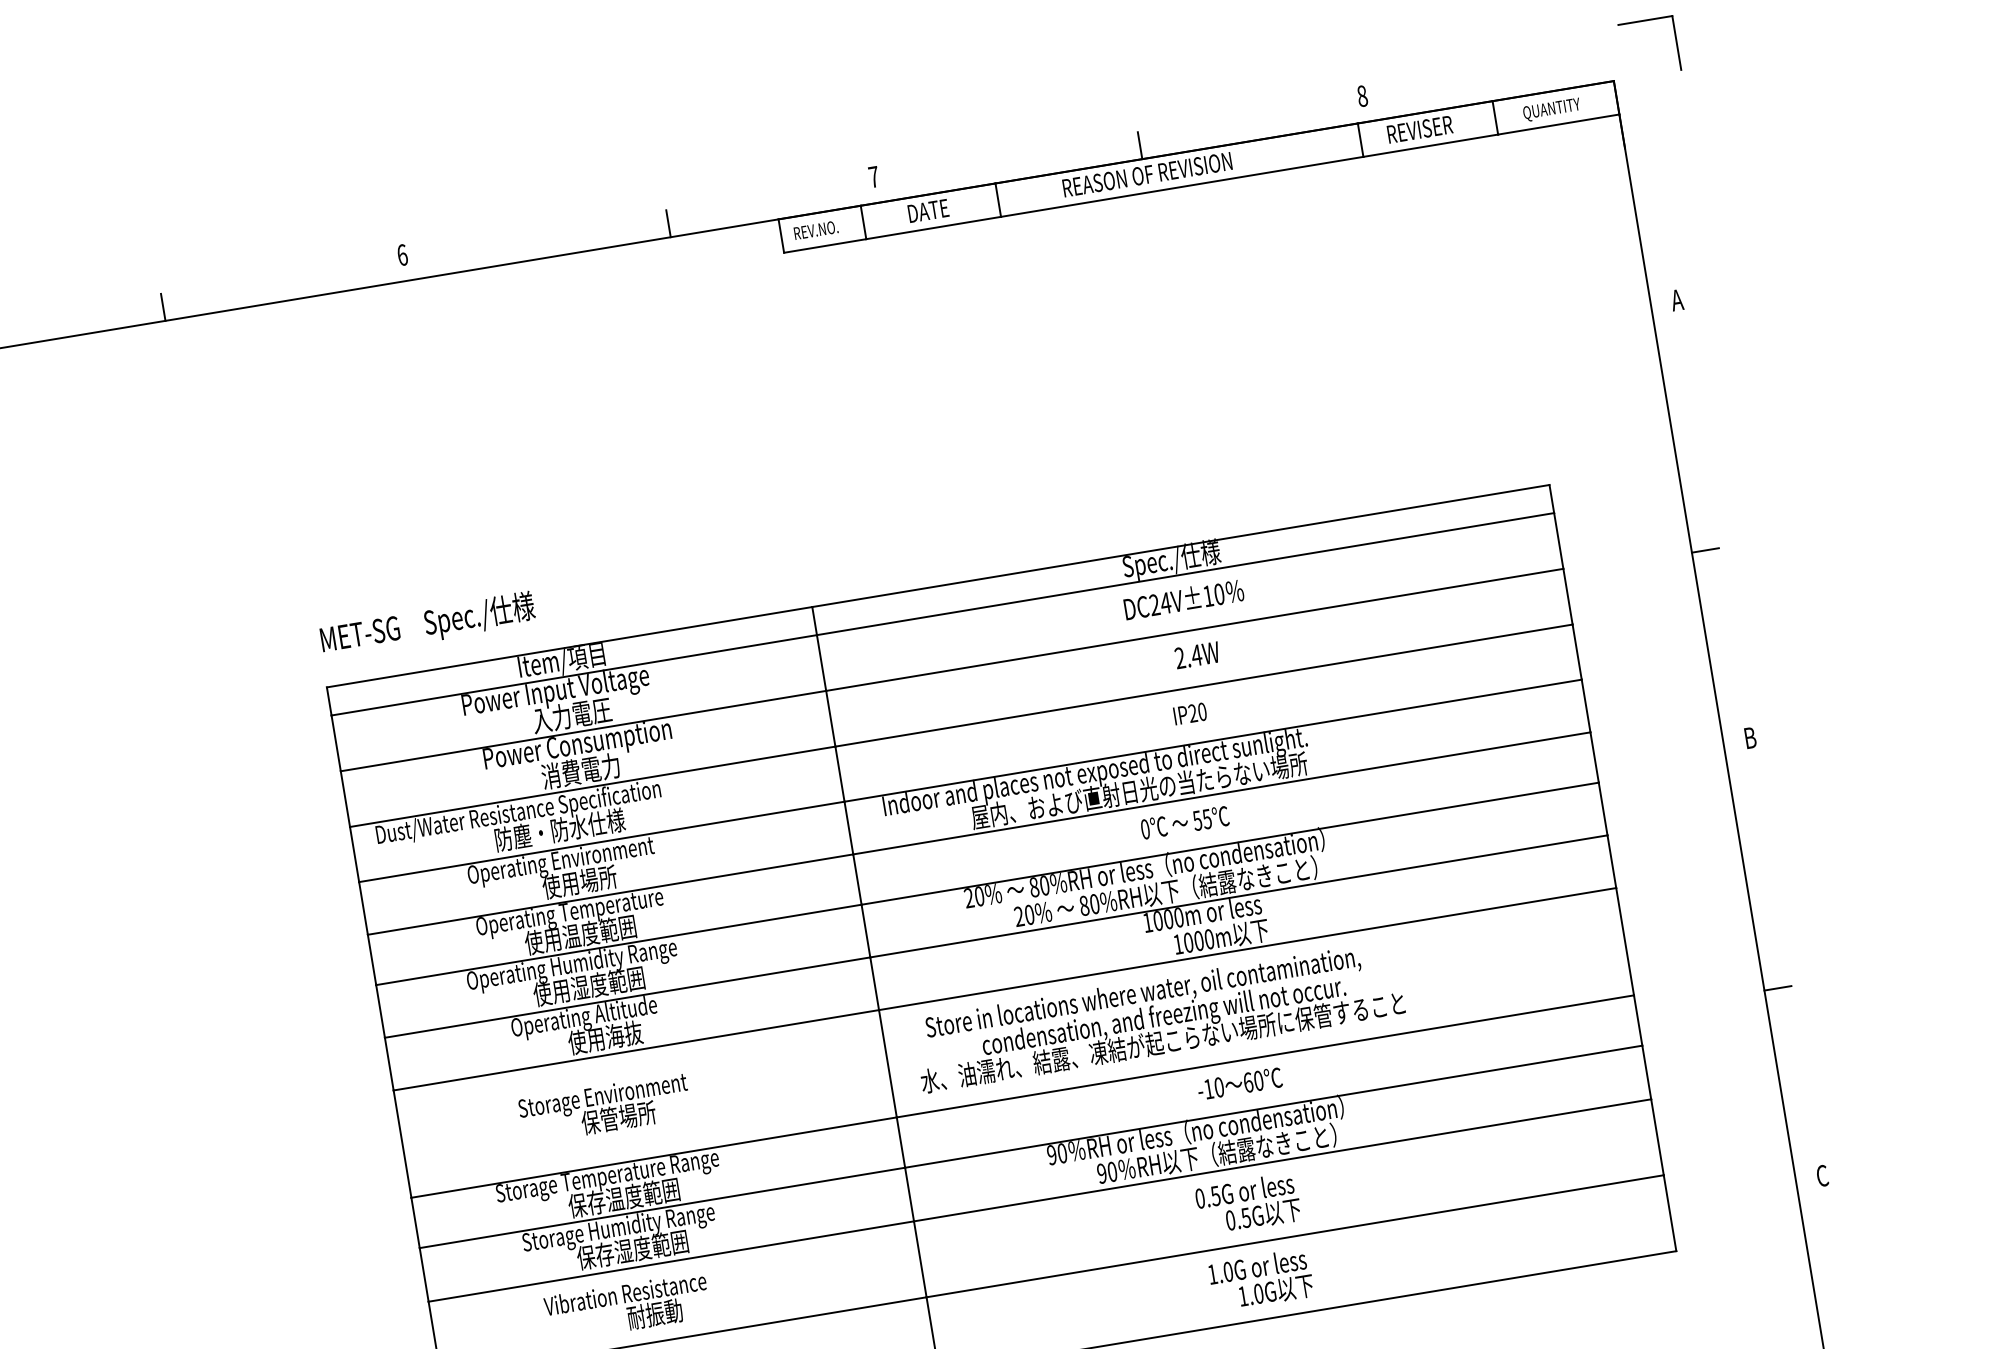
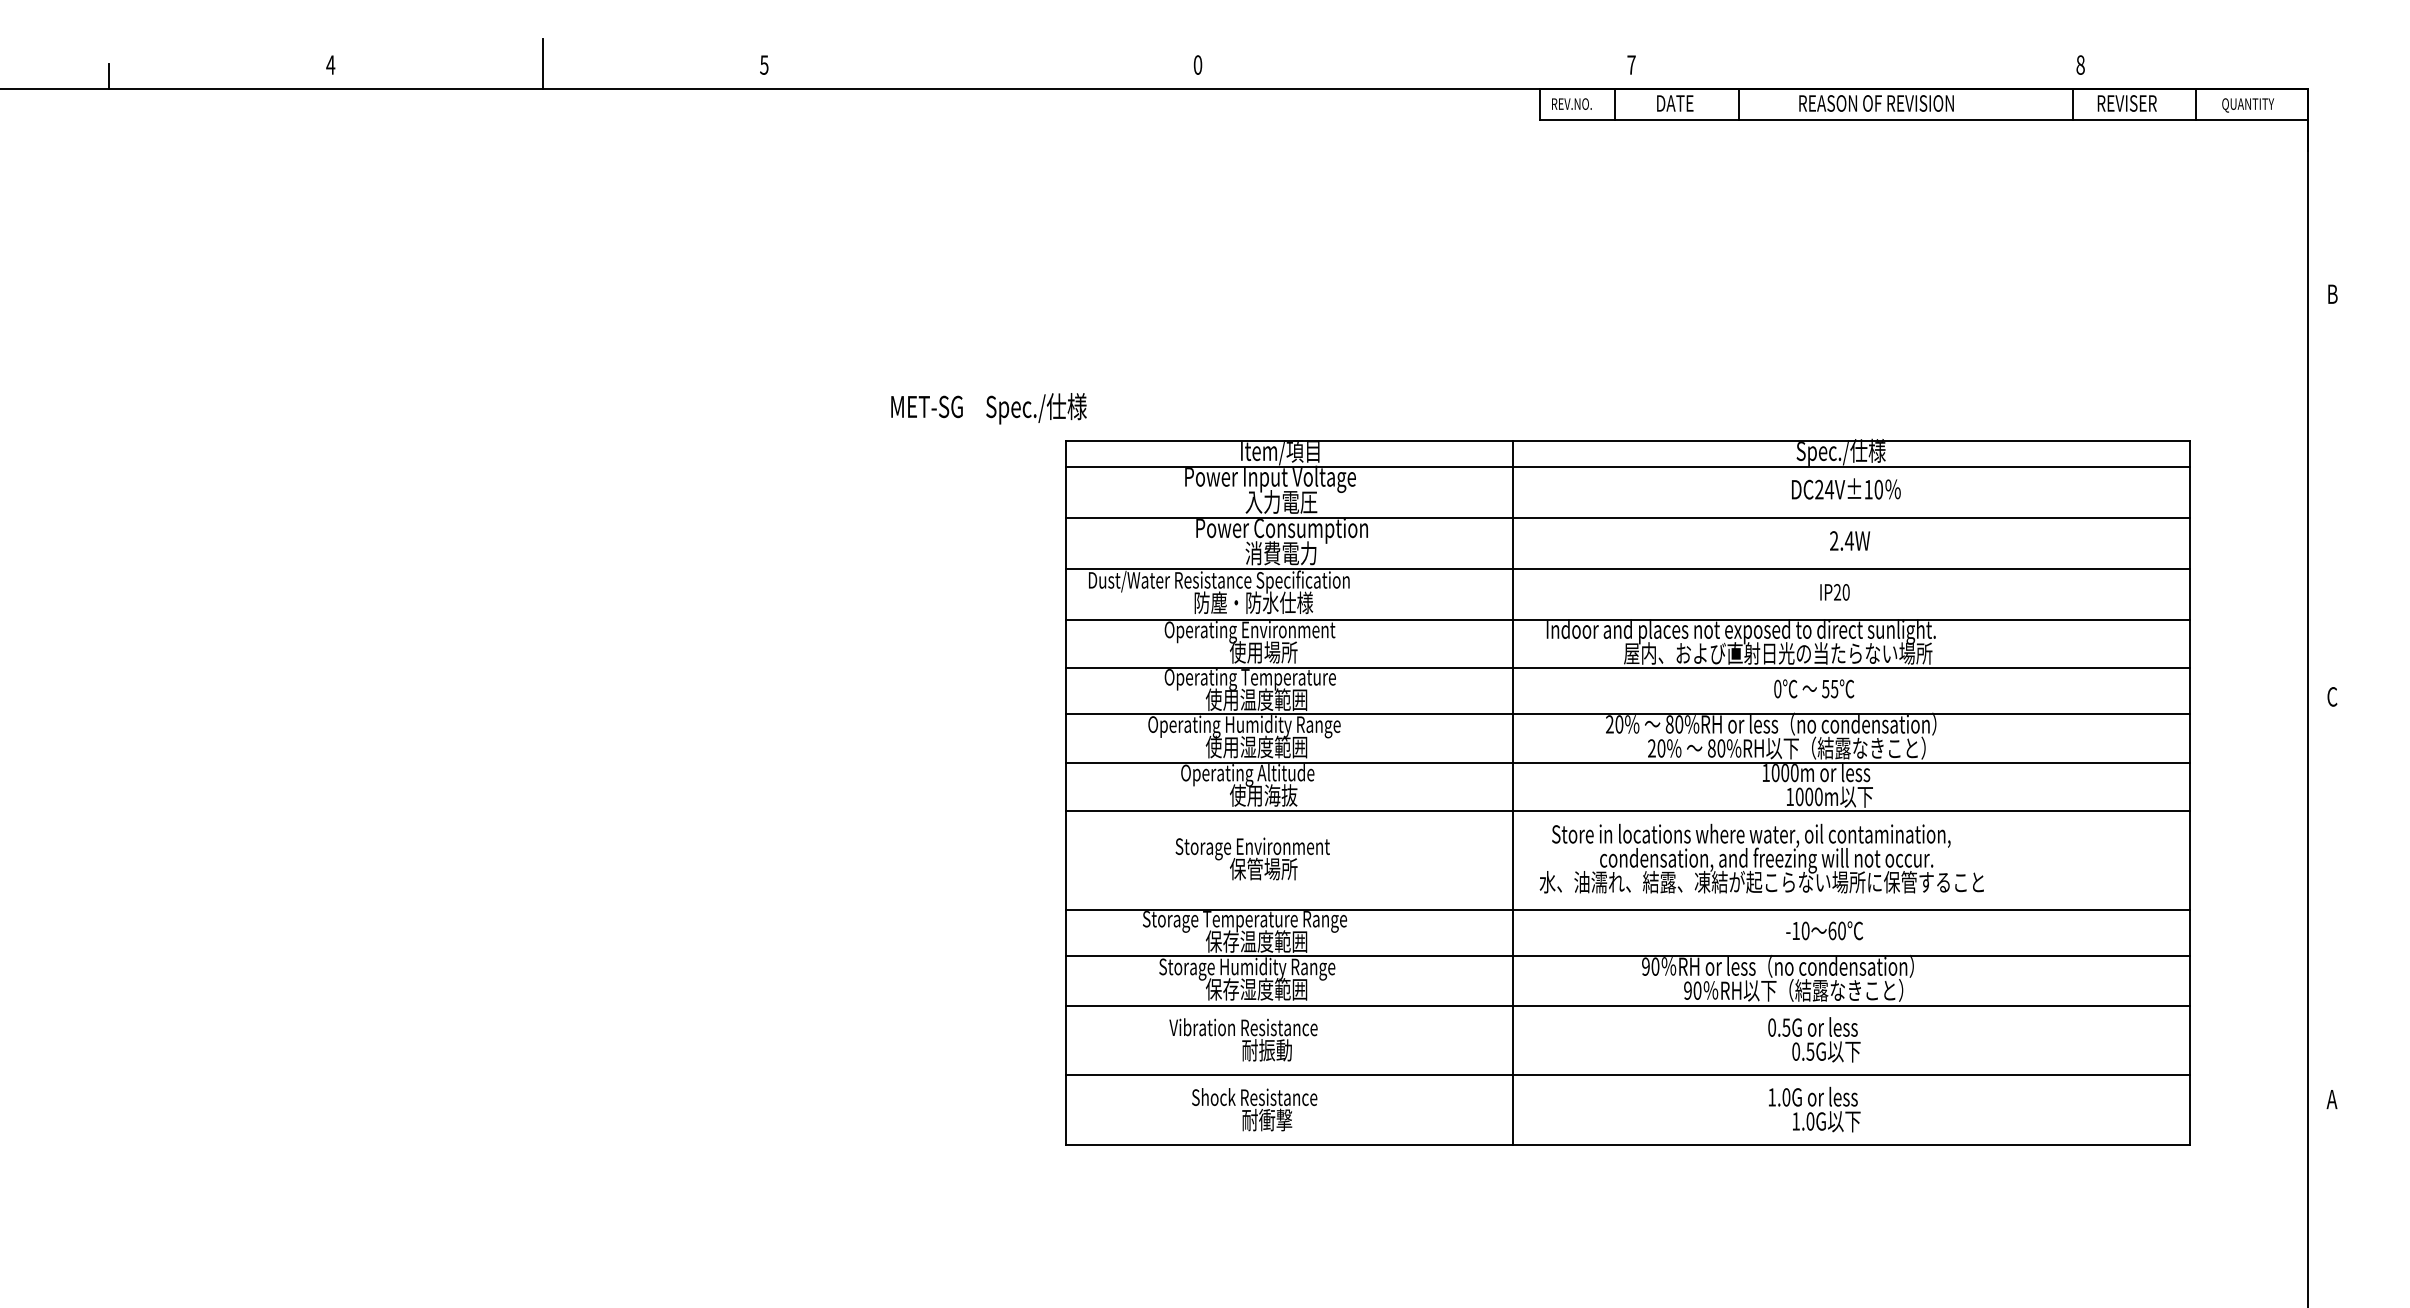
part: (1644, 20) -> (2344, 39), removed
line: (1140, 145) -> (1874, 76), removed
line: (668, 223) -> (1440, 76), removed
text: (401, 254) -> (1197, 64), 6 -> 0
text: (1676, 299) -> (2331, 293), A -> B
line: (163, 307) -> (976, 76), removed
line: (1704, 550) -> (2319, 522), removed
text: (427, 624) -> (988, 408), moved
text: (1750, 737) -> (2332, 696), B -> C
line: (1777, 988) -> (2319, 925), removed
text: (1821, 1176) -> (2331, 1099), C -> A

